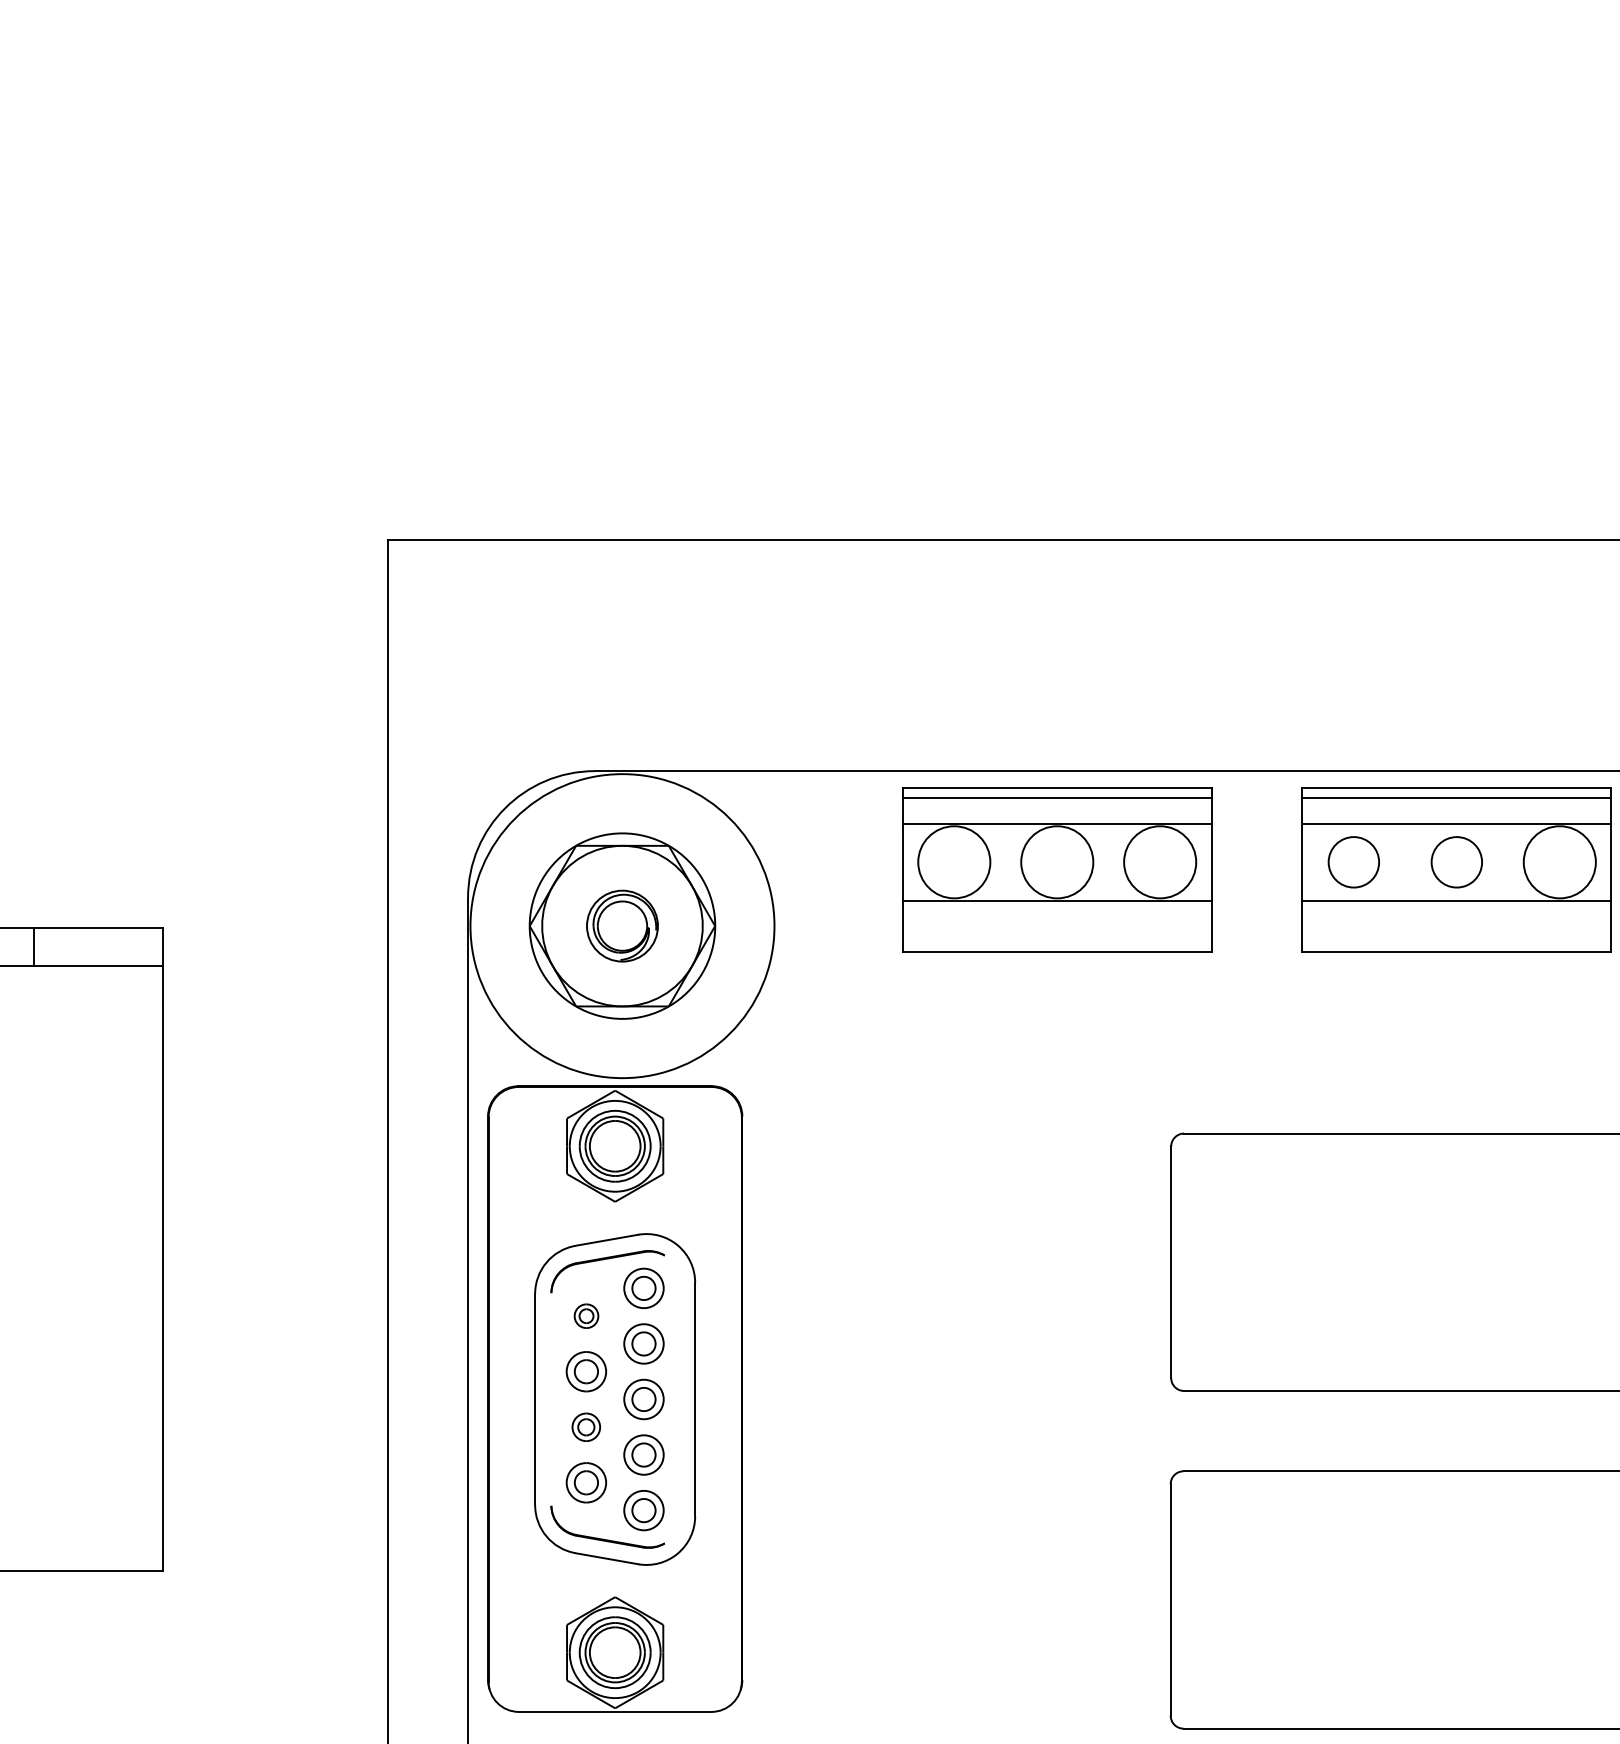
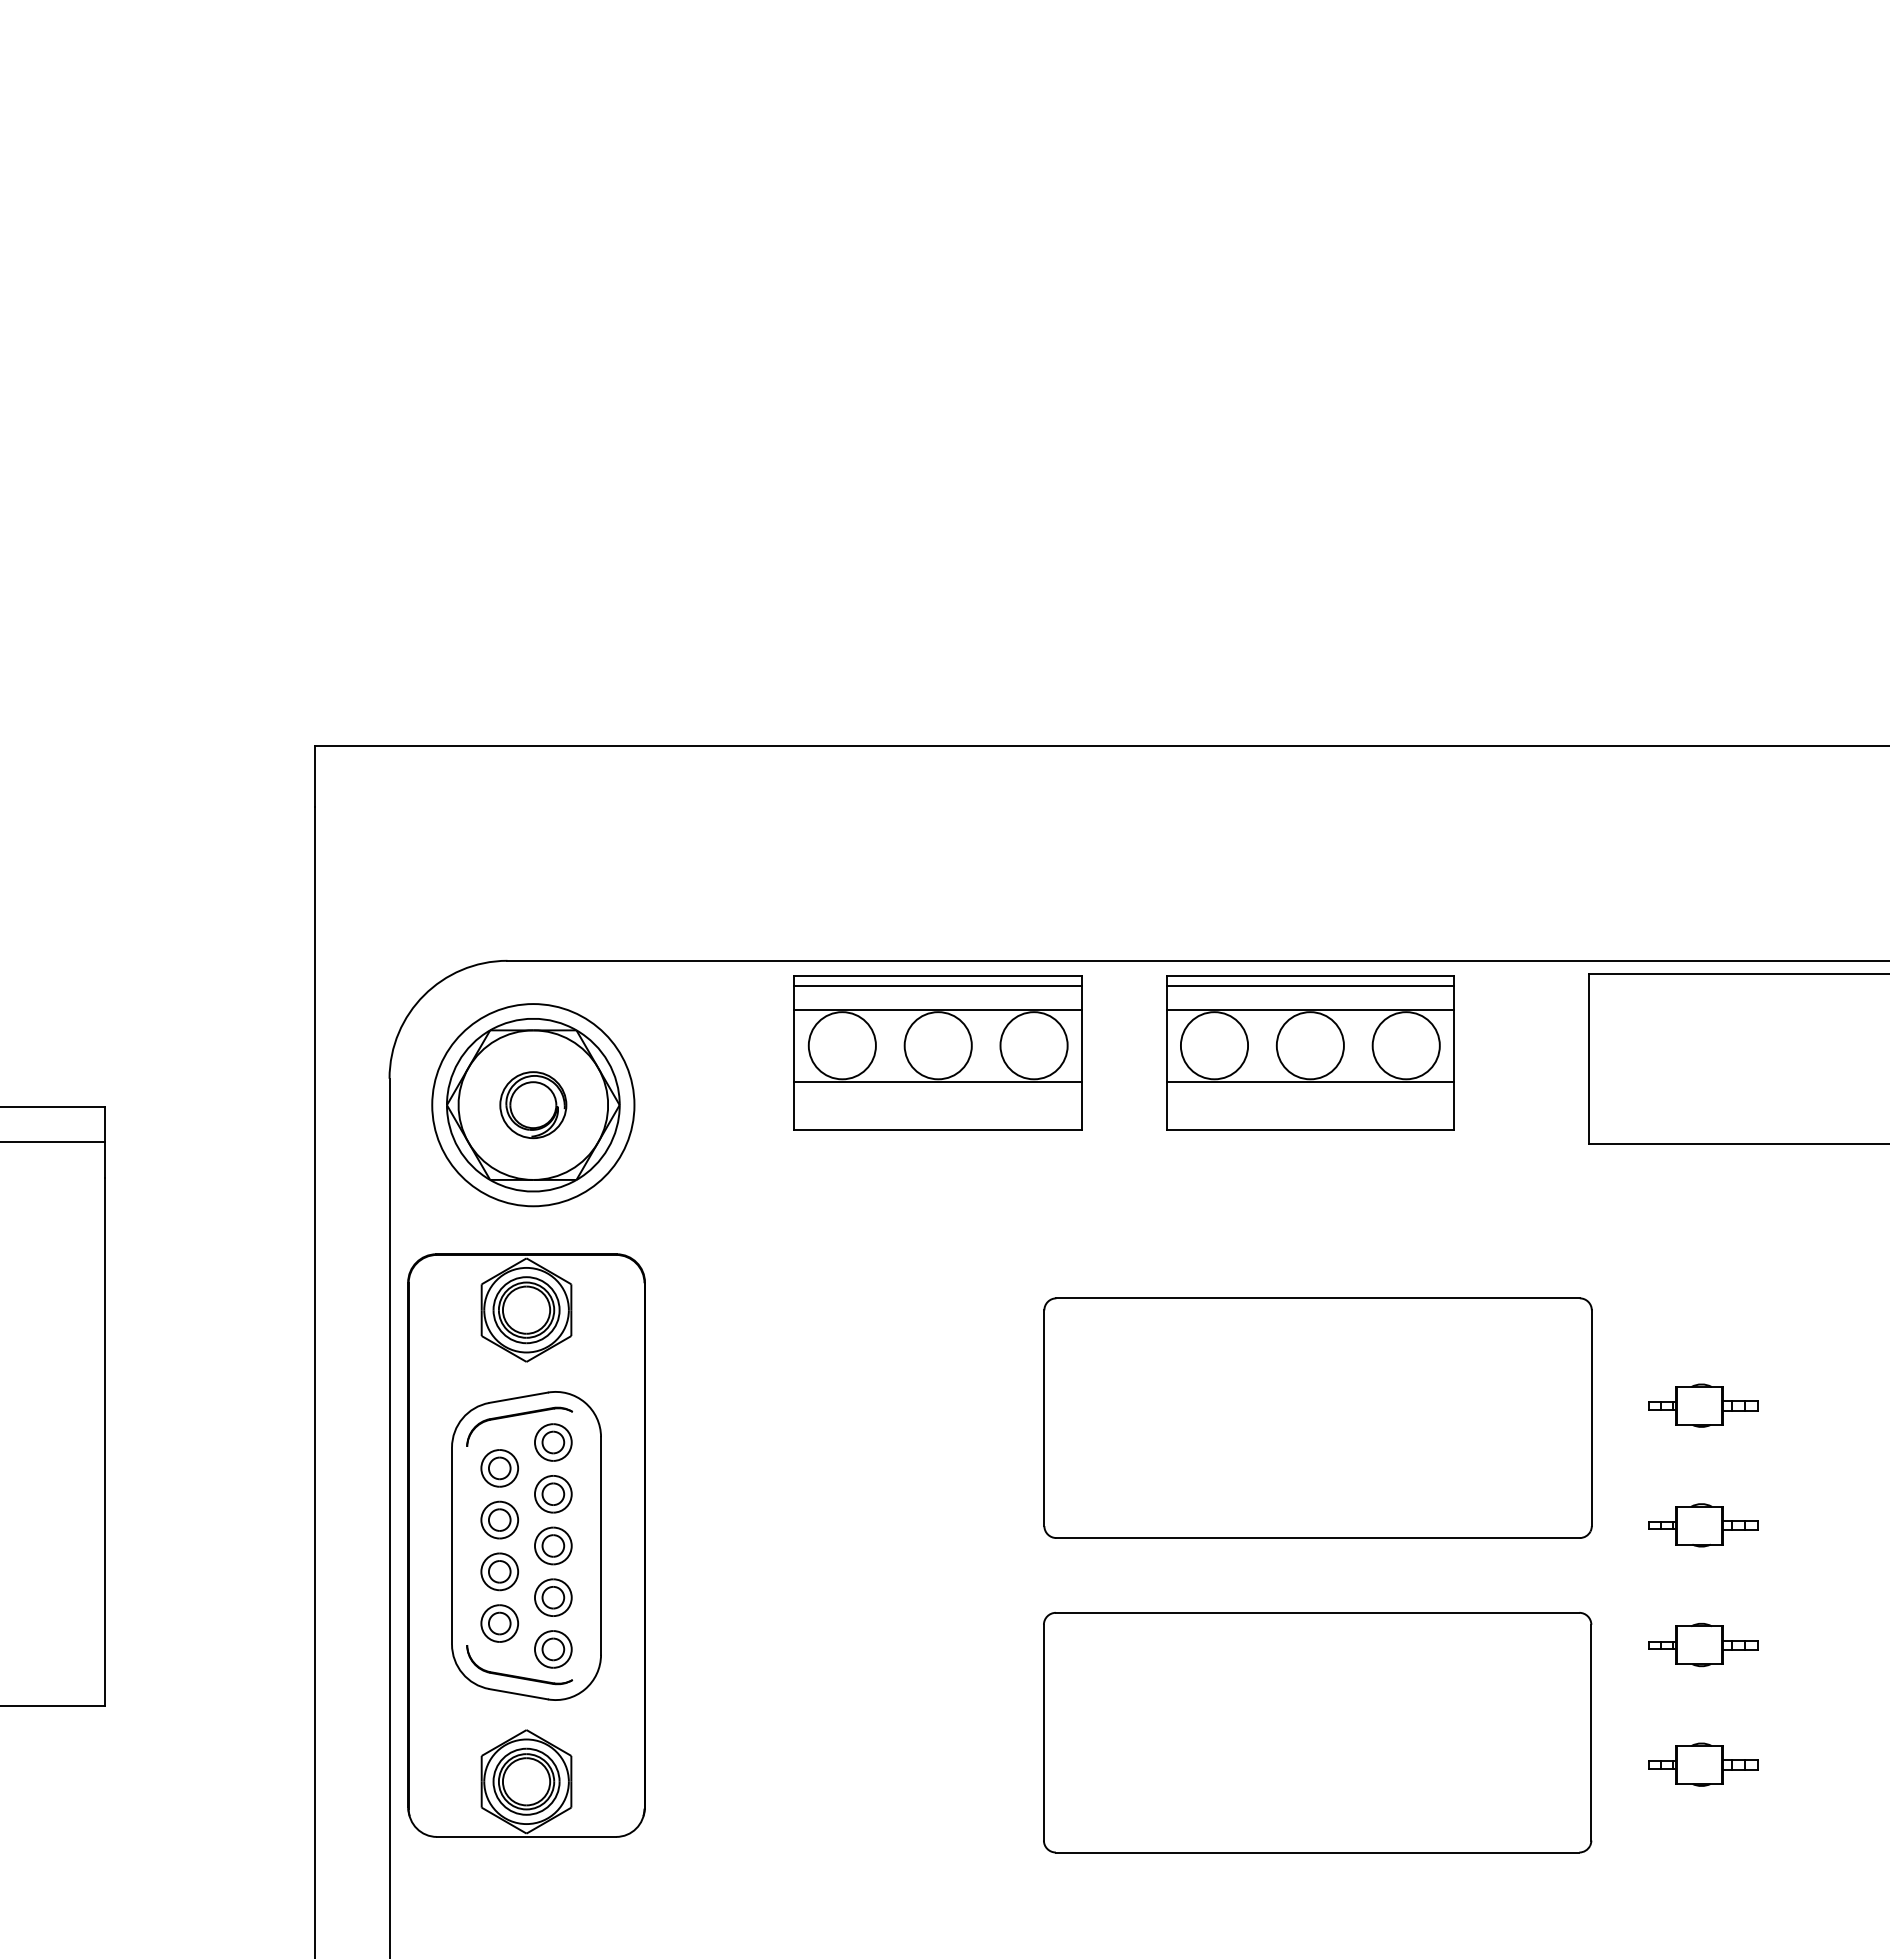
circle: (1353, 862) -> (1214, 1045), size x1.43
circle: (1455, 862) -> (1309, 1045), size x1.43
circle: (622, 926) -> (533, 1105), size x0.71
part: (586, 1316) -> (499, 1468), size x1.67
part: (586, 1426) -> (499, 1571), size x1.43

